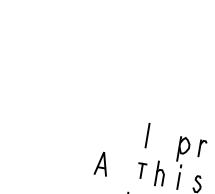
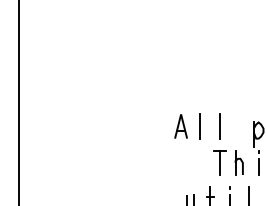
line: (128, 132) -> (200, 126), added
part: (101, 163) -> (180, 126), moved
part: (141, 170) -> (219, 162), size x1.67

